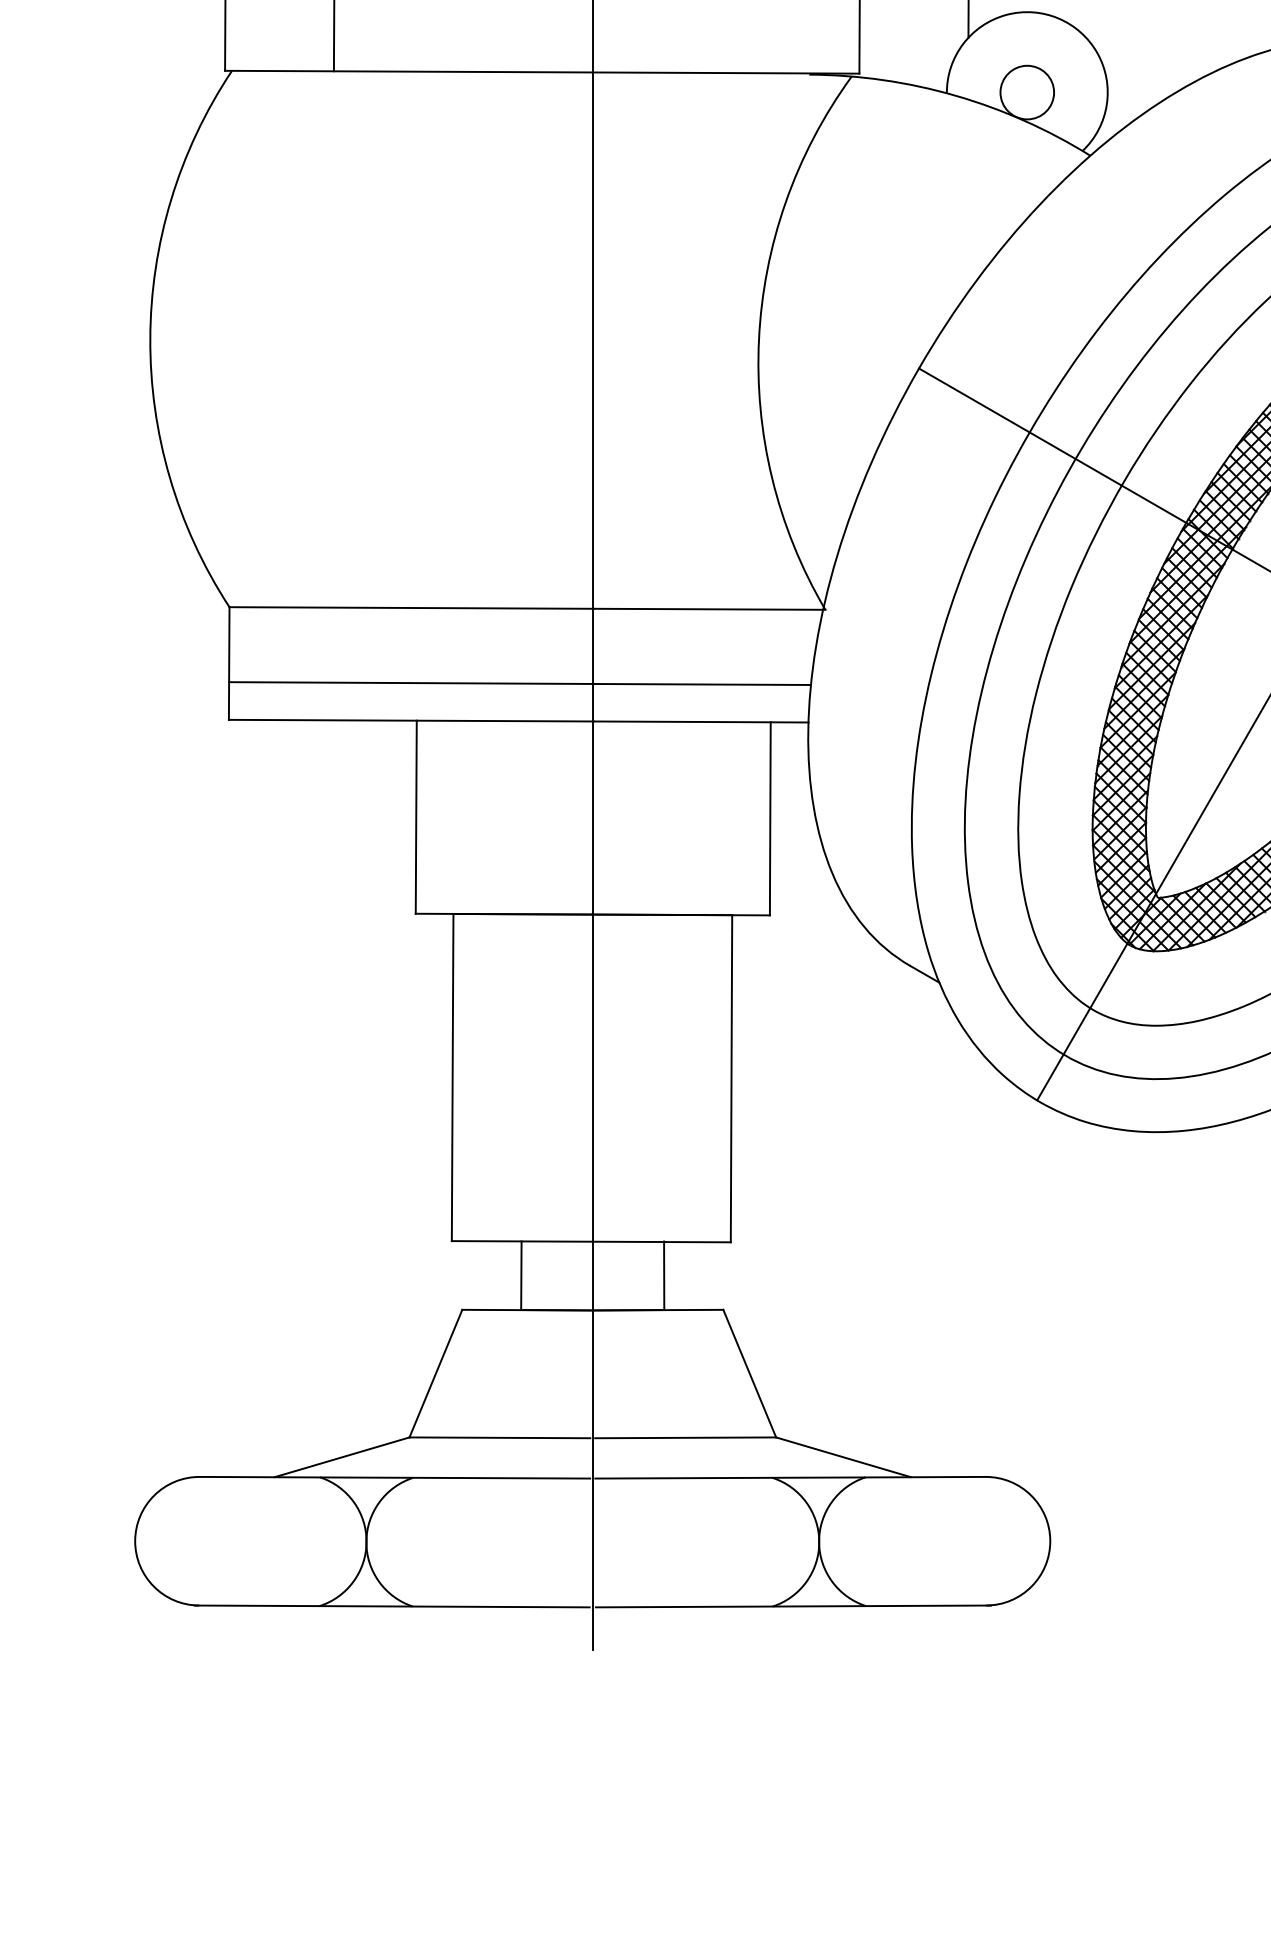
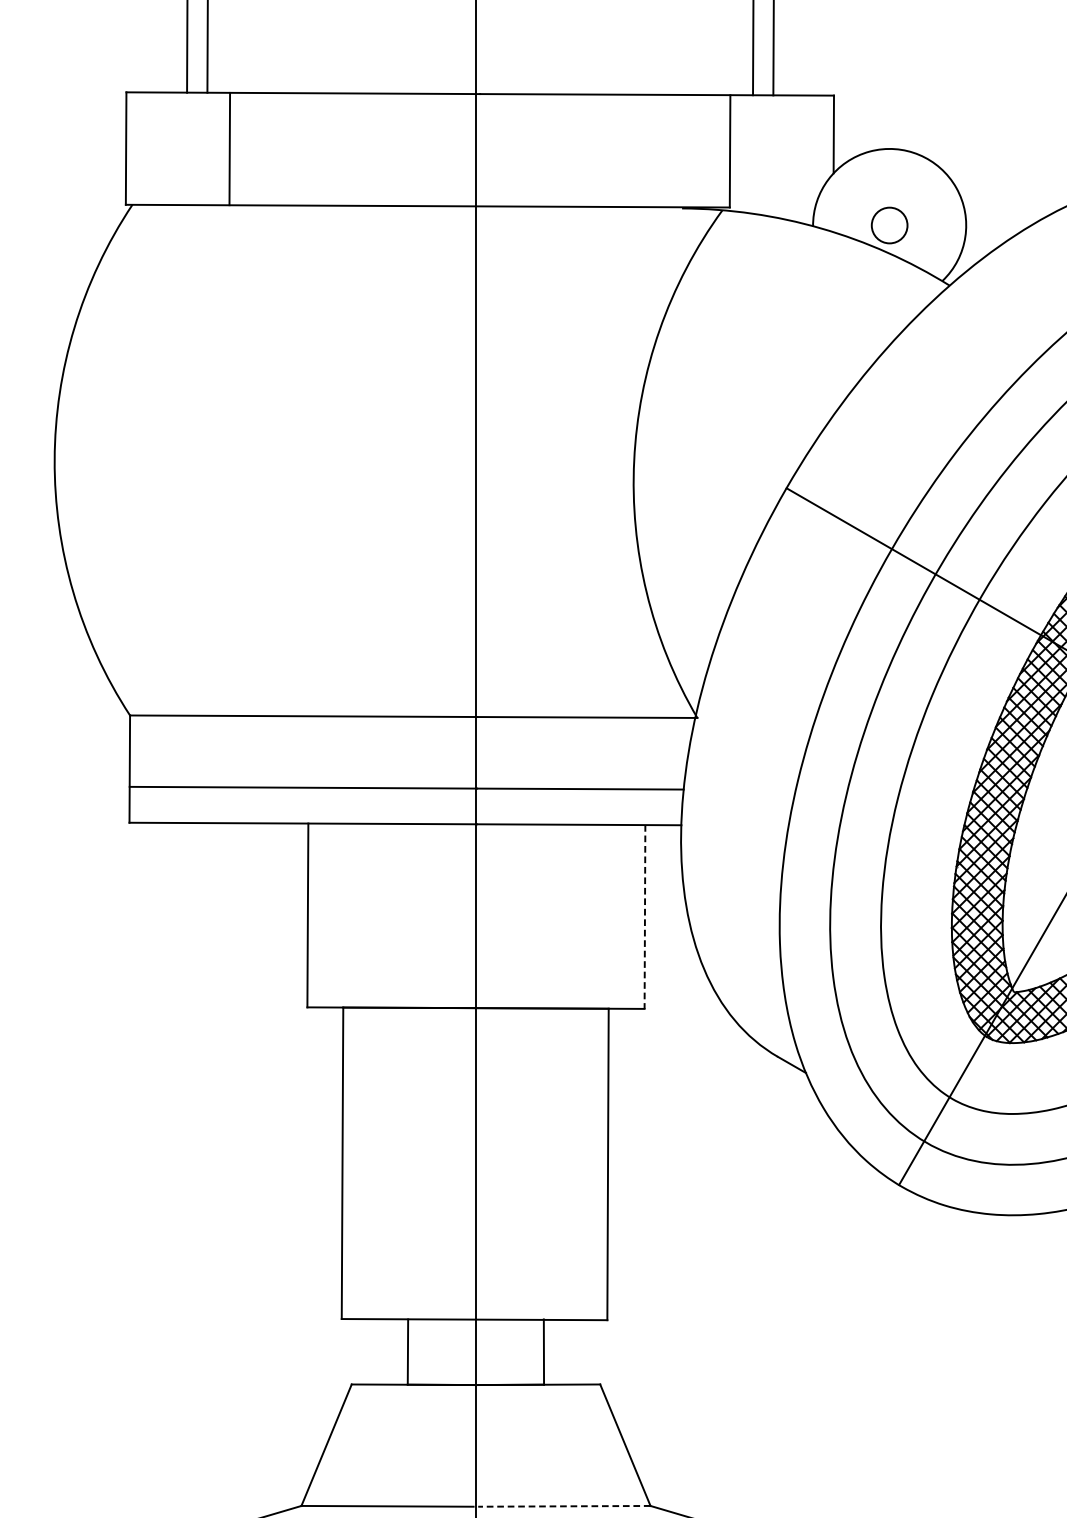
circle: (1027, 92) -> (889, 225), size x0.7
line: (770, 818) -> (645, 916), solid -> dashed
line: (685, 1437) -> (564, 1506), solid -> dashed

